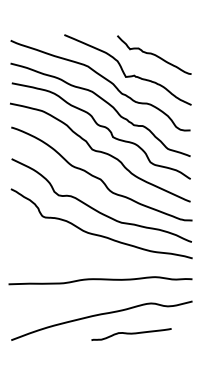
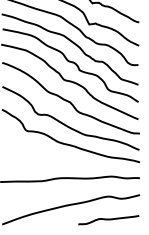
curve: (131, 334) -> (108, 220), moved

